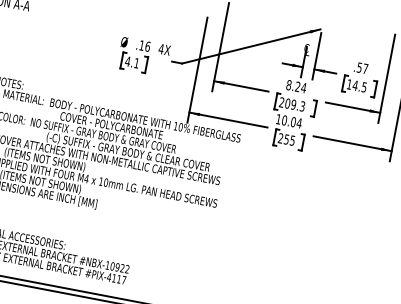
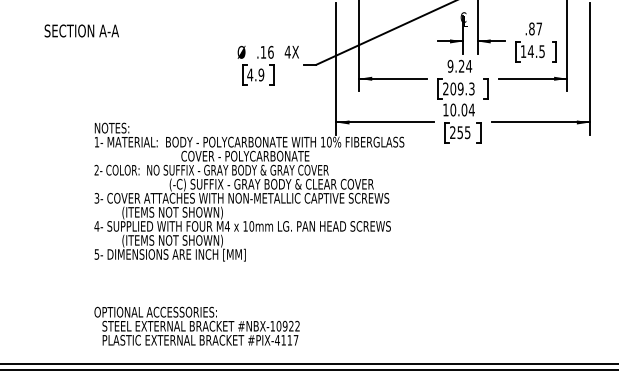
text: (136, 62) -> (261, 74), 4.1 -> 4.9
text: (359, 67) -> (531, 28), .57 -> .87
text: (288, 85) -> (450, 66), 8.24 -> 9.24

